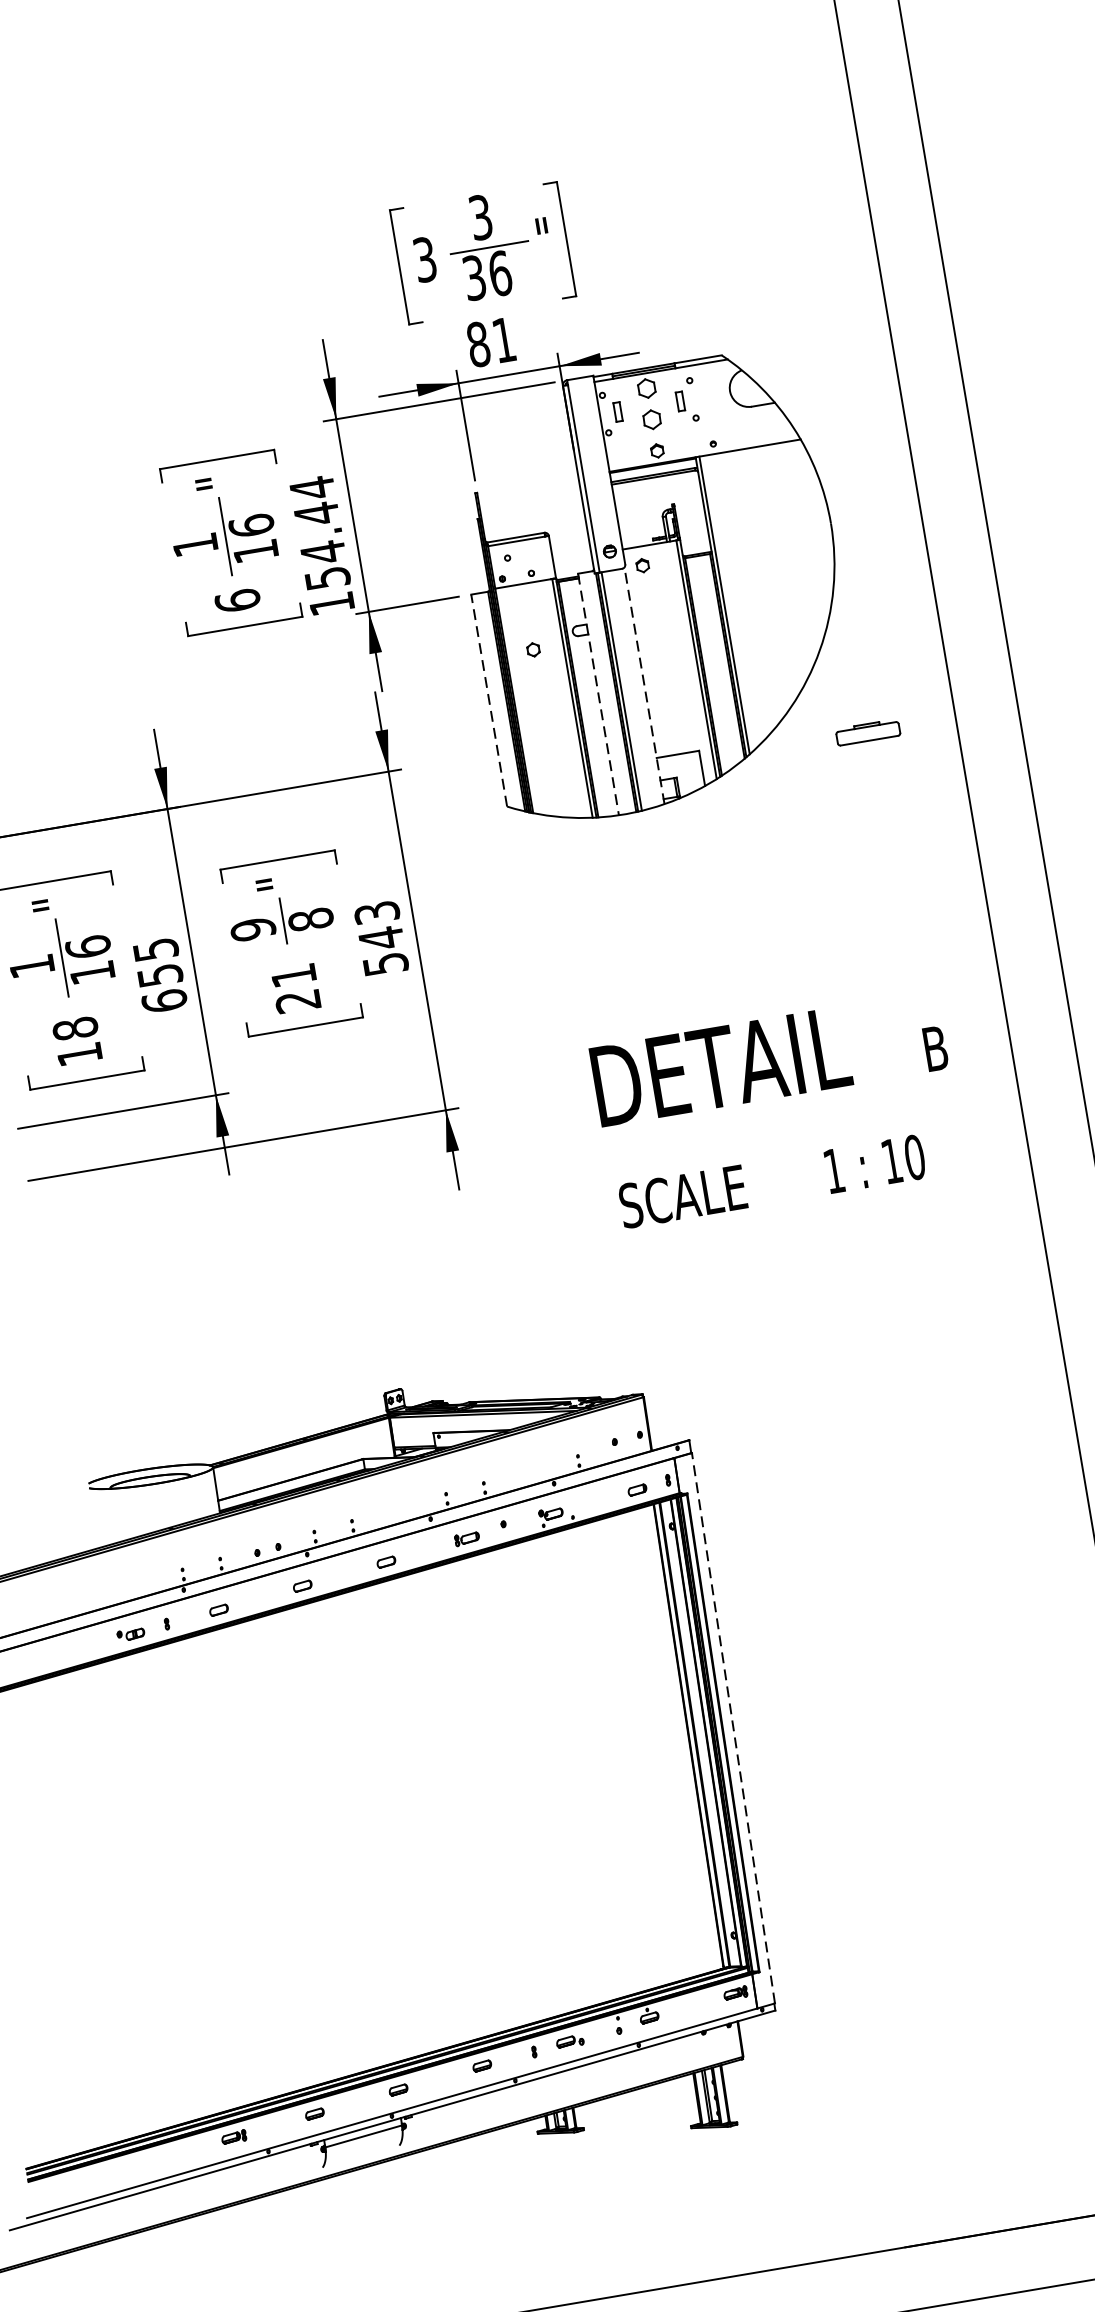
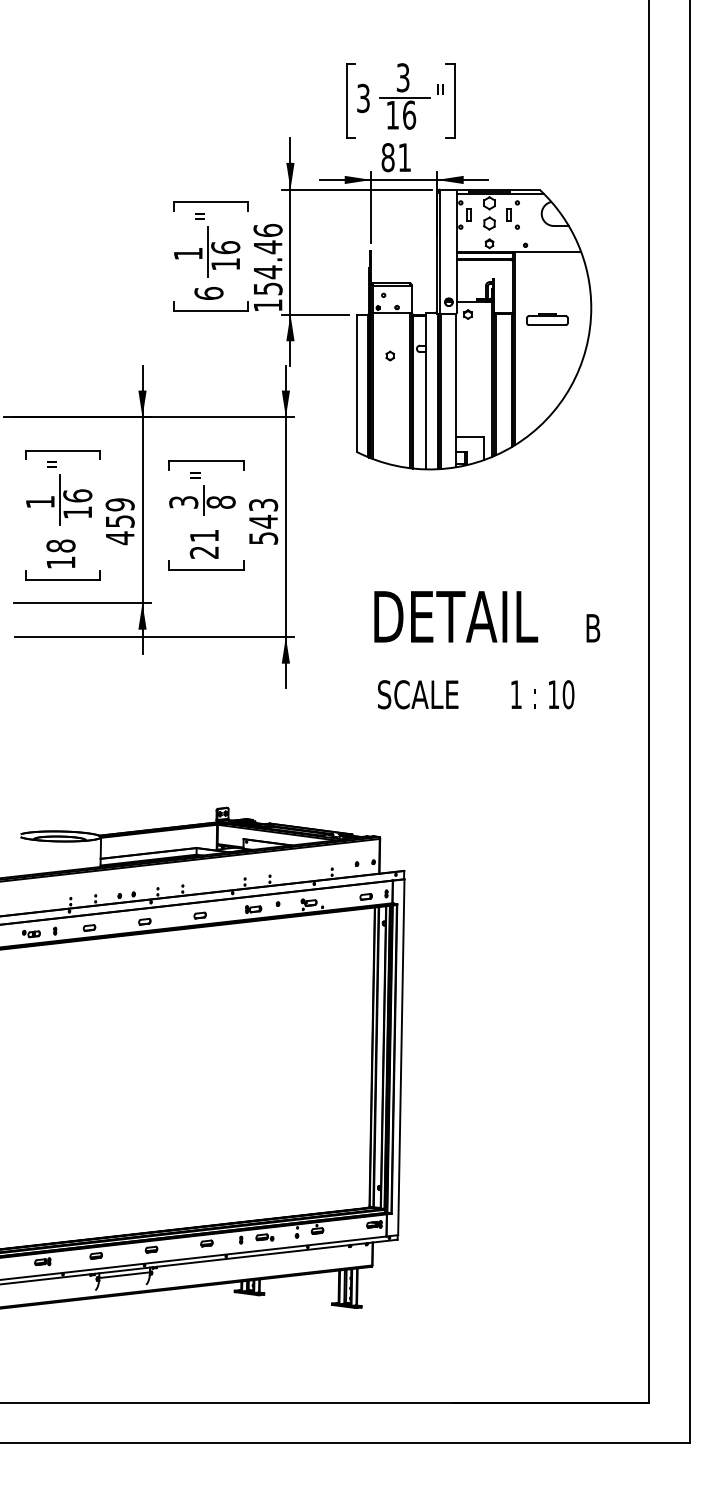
text: (474, 276) -> (392, 114), 36 -> 16
text: (311, 488) -> (267, 230), 154.44 -> 154.46
line: (644, 685) -> (456, 390), dashed -> solid
line: (598, 695) -> (426, 391), dashed -> solid
line: (488, 701) -> (356, 383), dashed -> solid
part: (868, 732) -> (547, 319), moved
text: (252, 929) -> (183, 502), 9 -> 3
text: (159, 975) -> (119, 521), 655 -> 459
text: (778, 1110) -> (487, 650), moved
line: (733, 1728) -> (401, 1057), dashed -> solid

